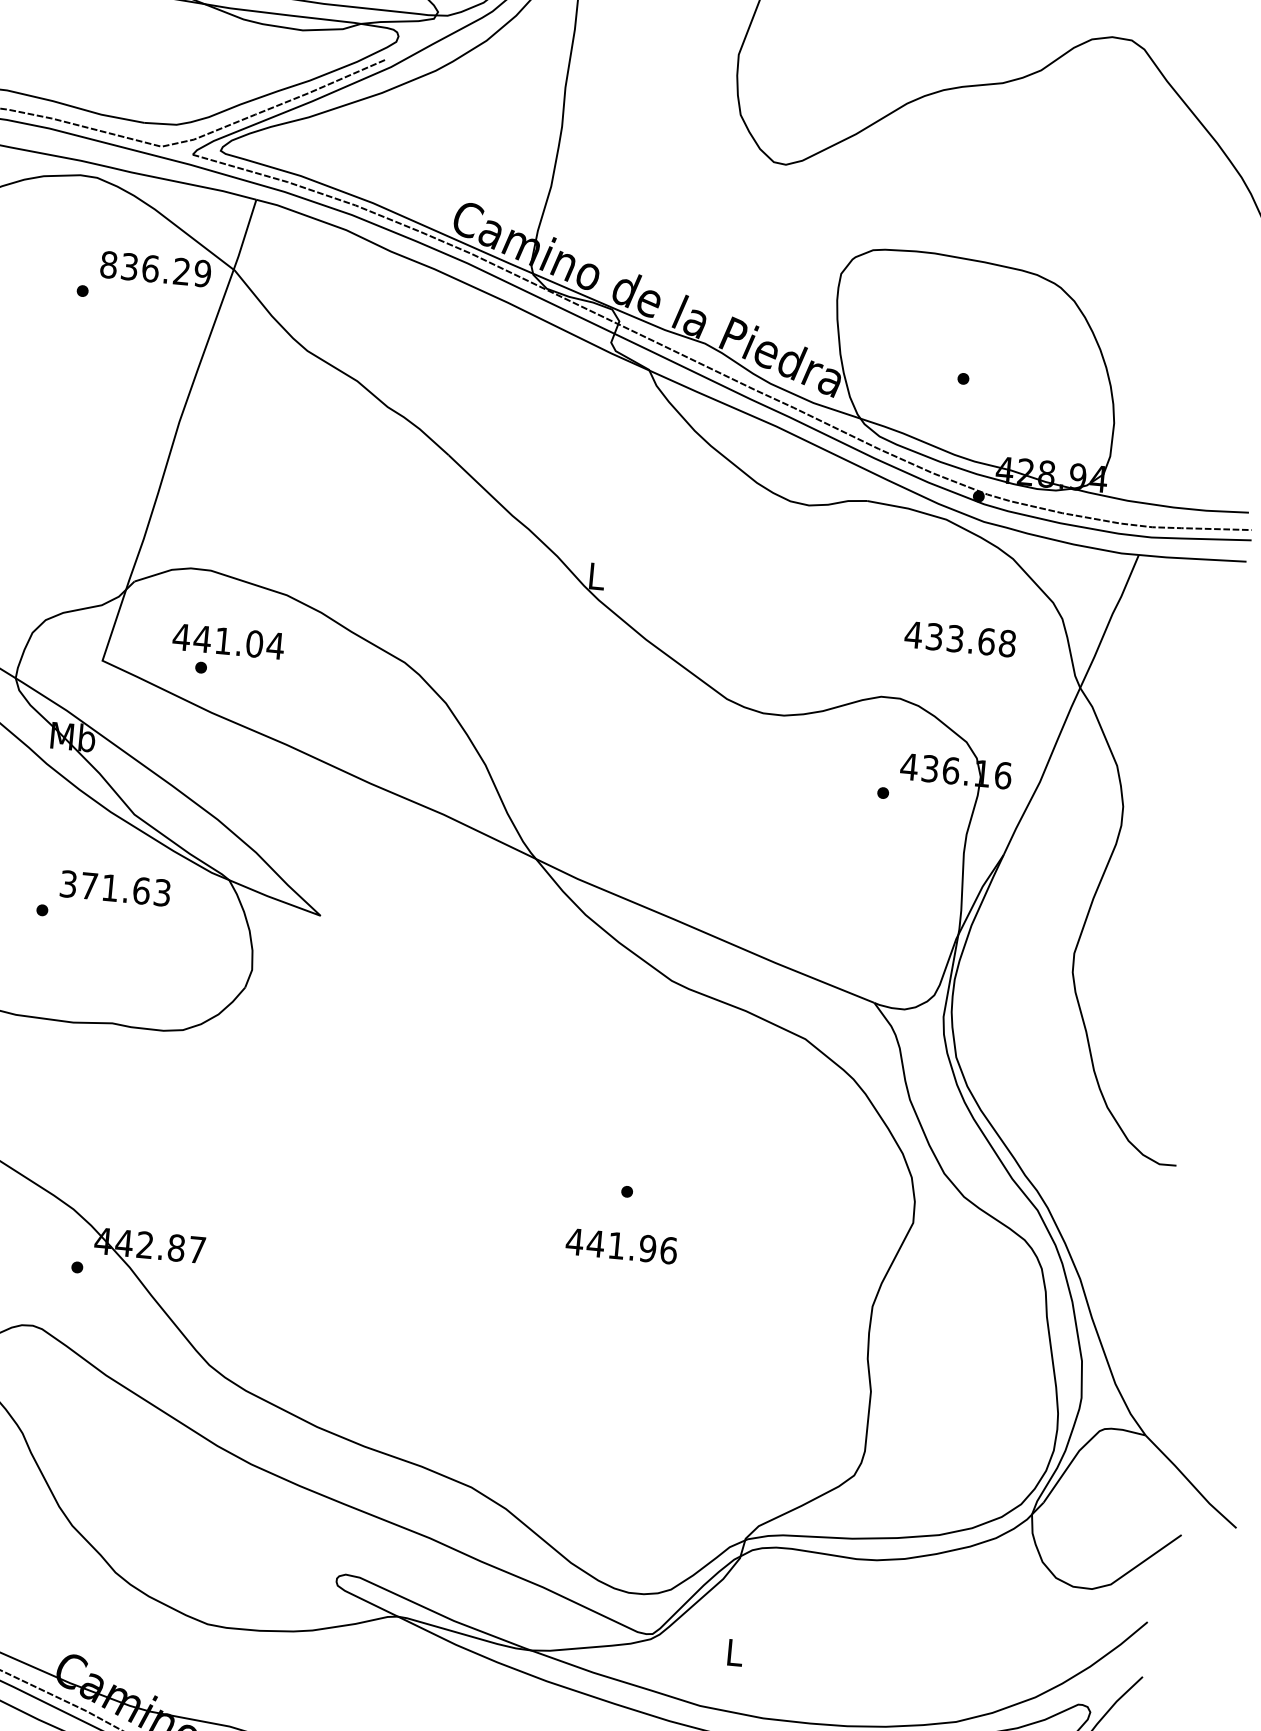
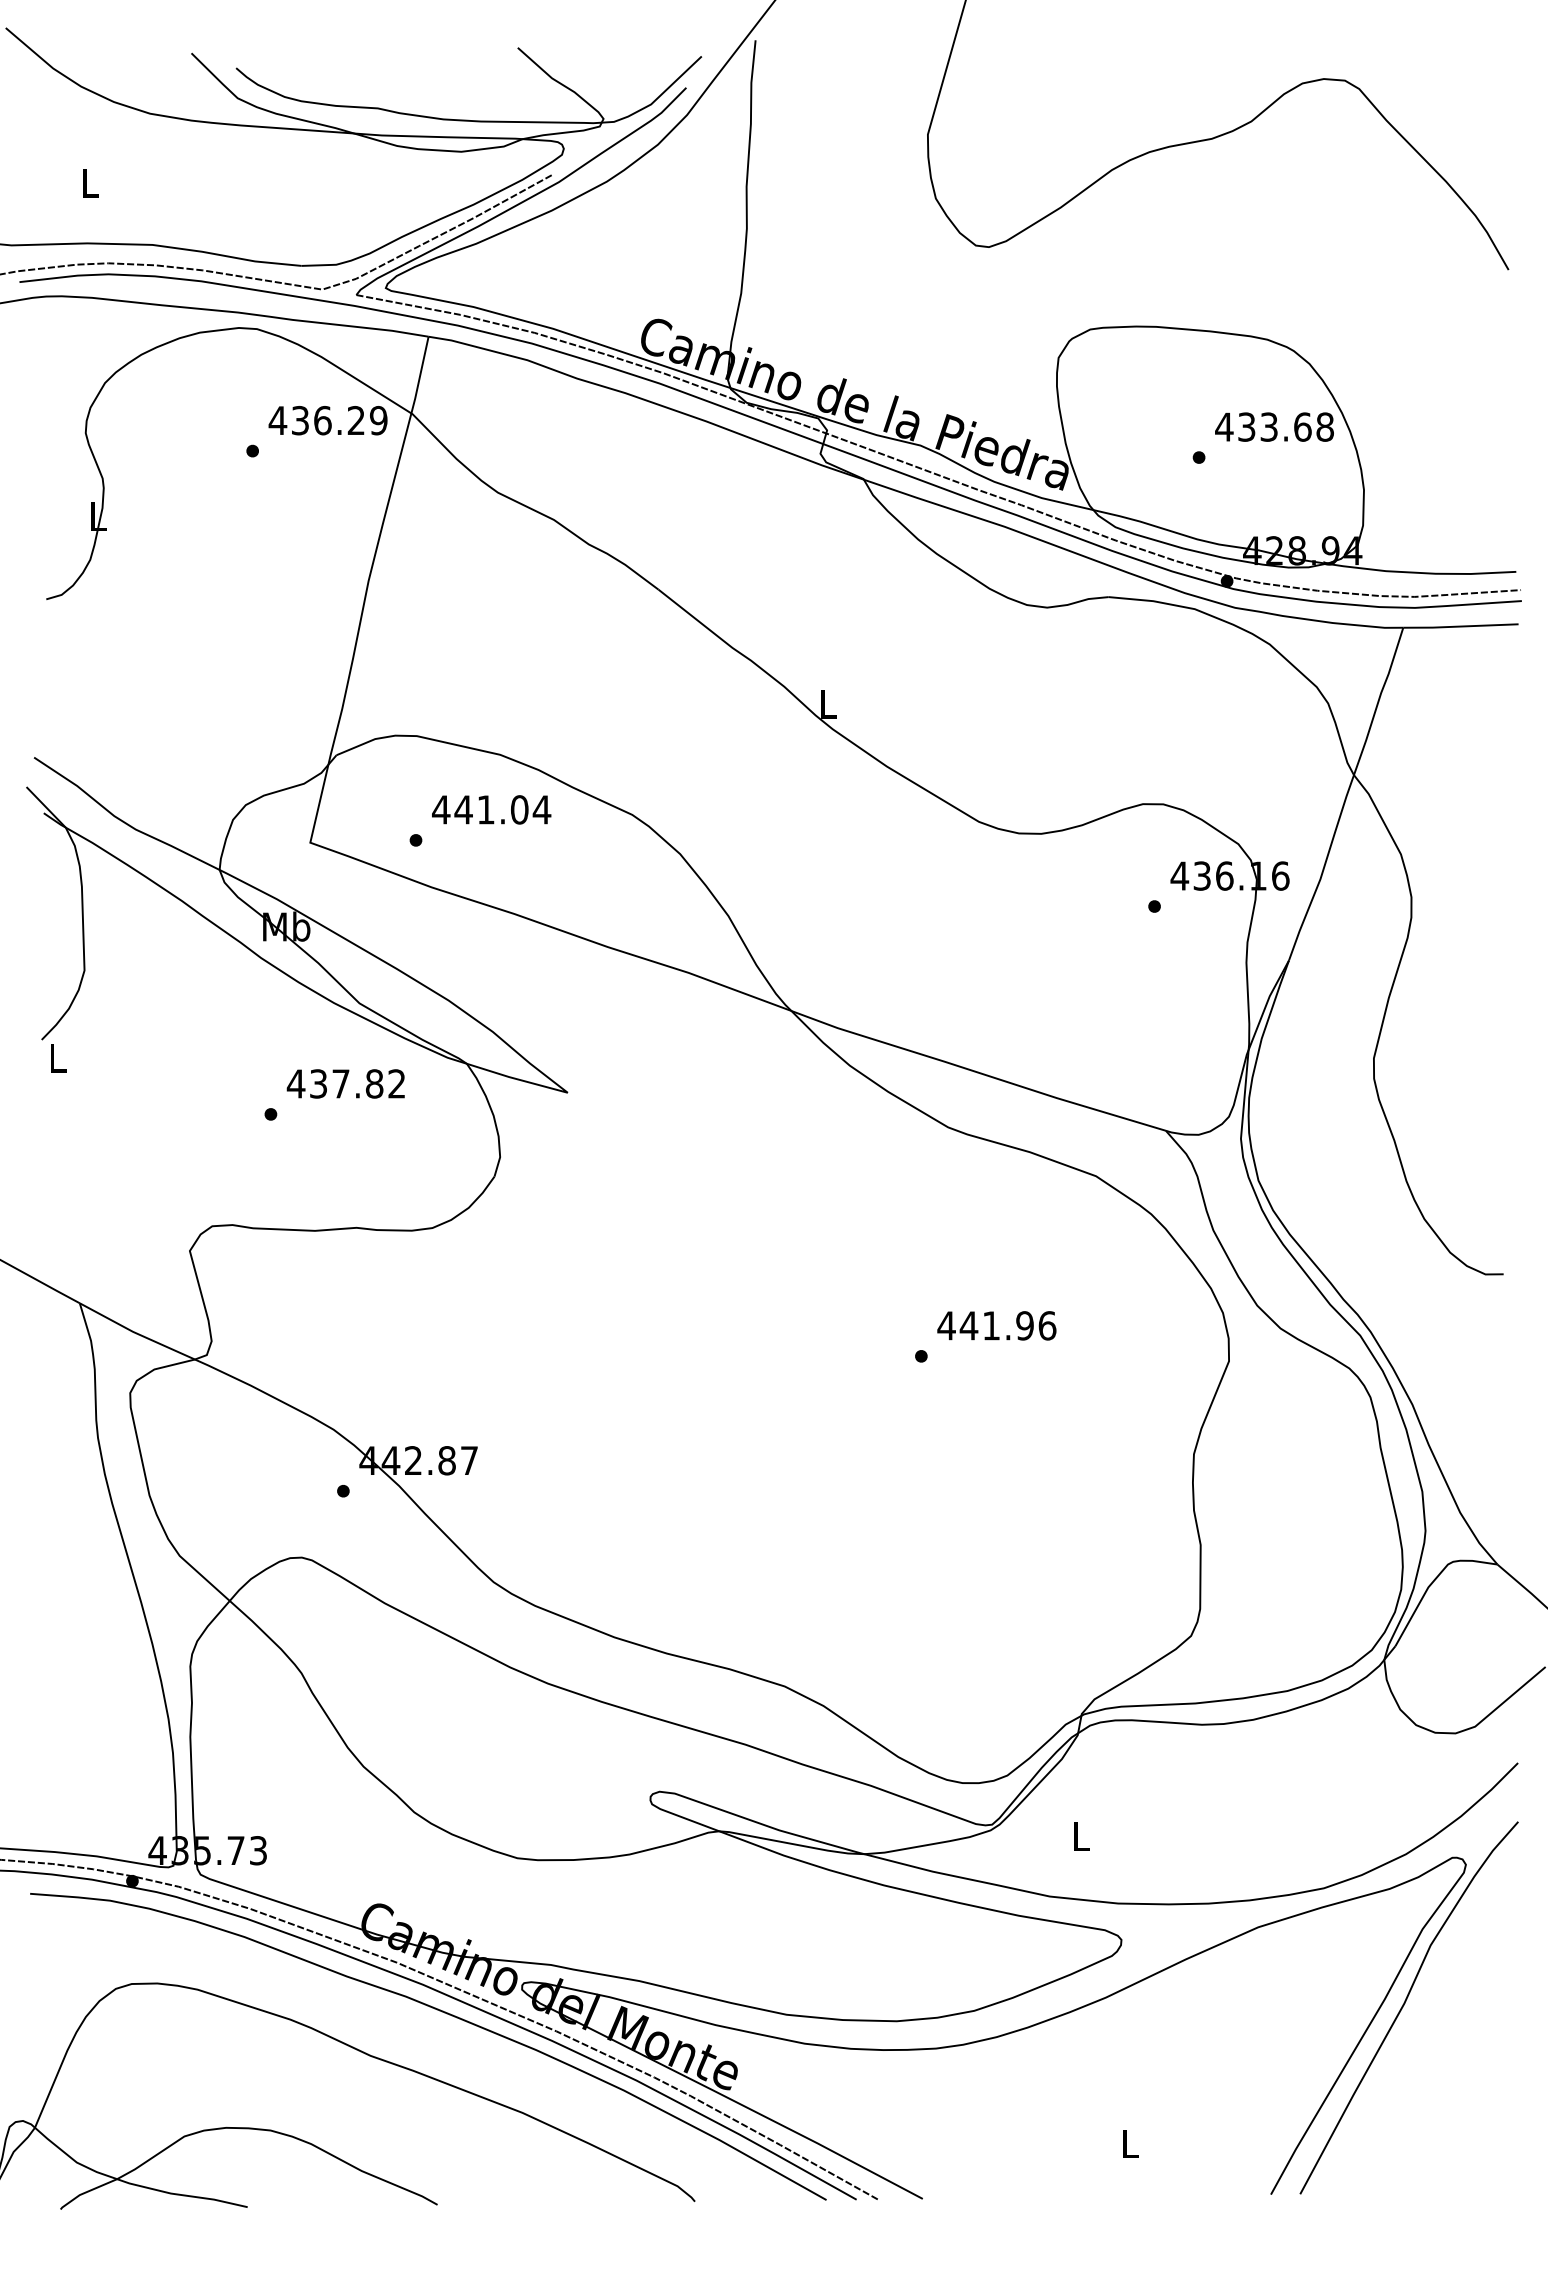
text: (108, 264) -> (277, 420), 836.29 -> 436.29
text: (960, 638) -> (1274, 426), moved
text: (228, 641) -> (491, 809), moved
text: (114, 887) -> (345, 1083), 371.63 -> 437.82
text: (621, 1245) -> (996, 1325), moved

